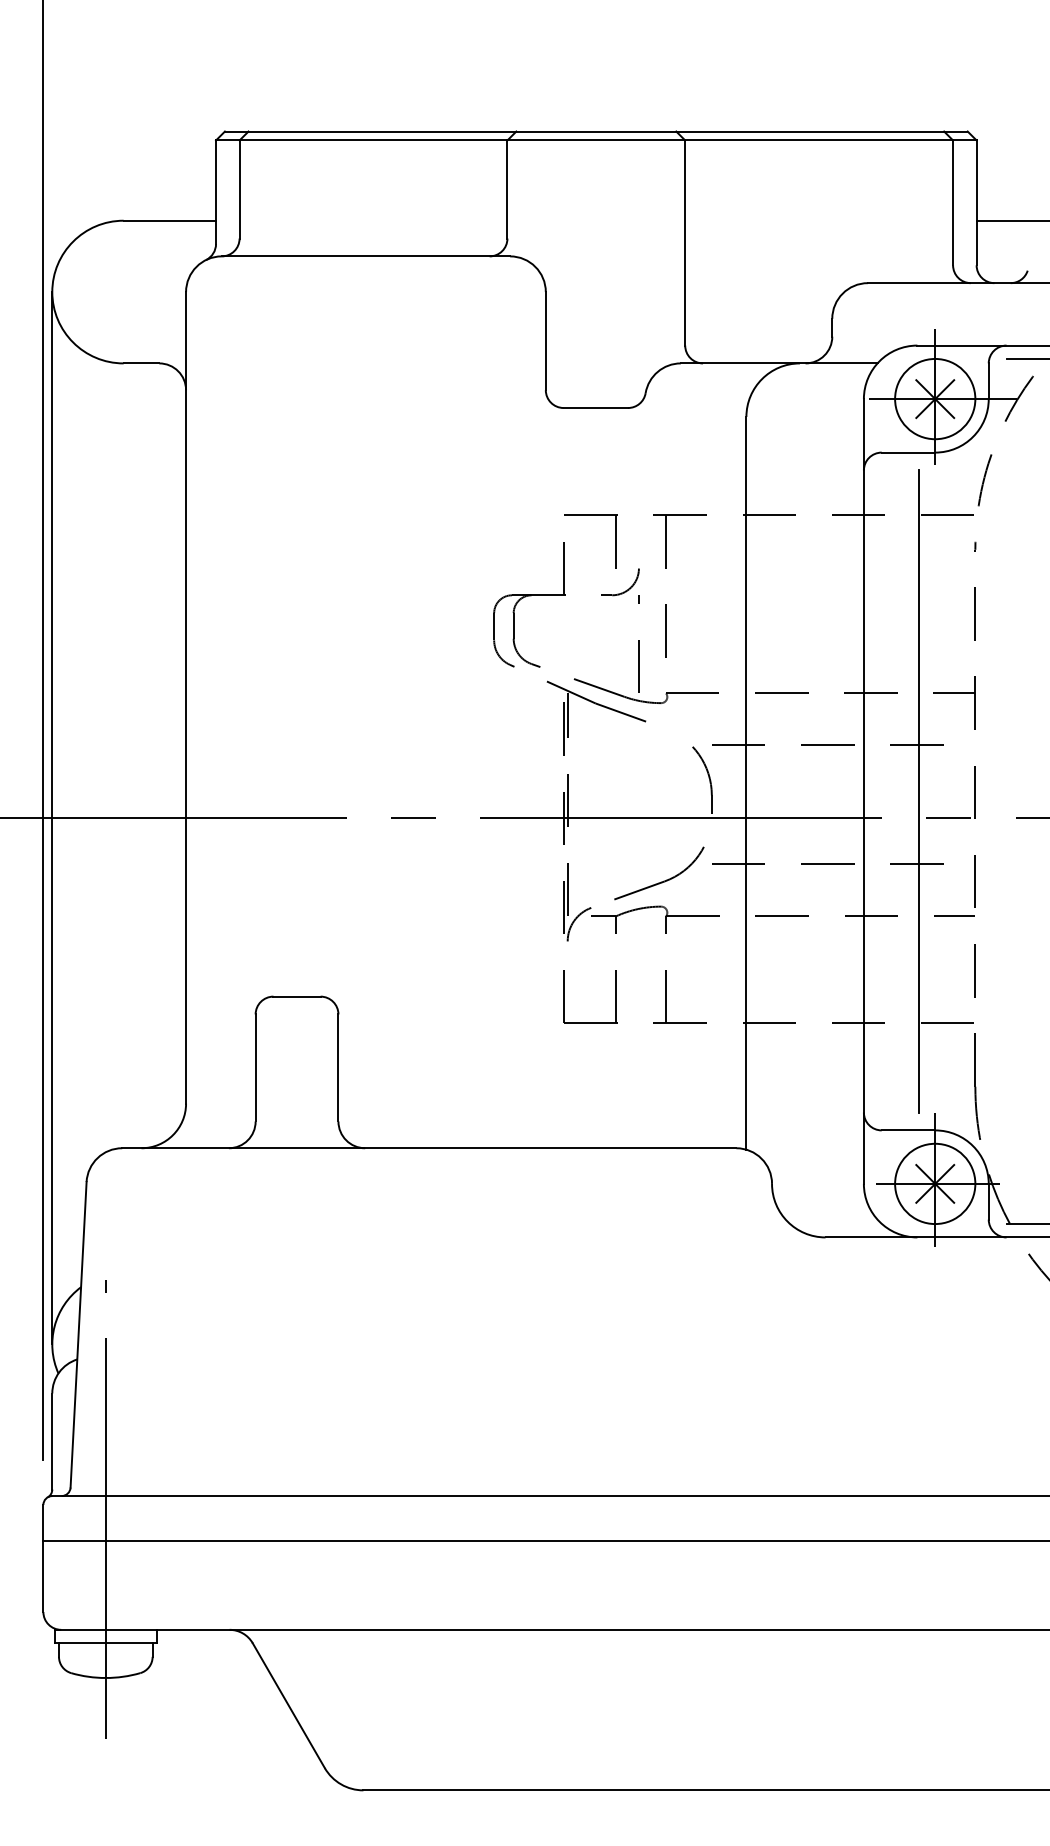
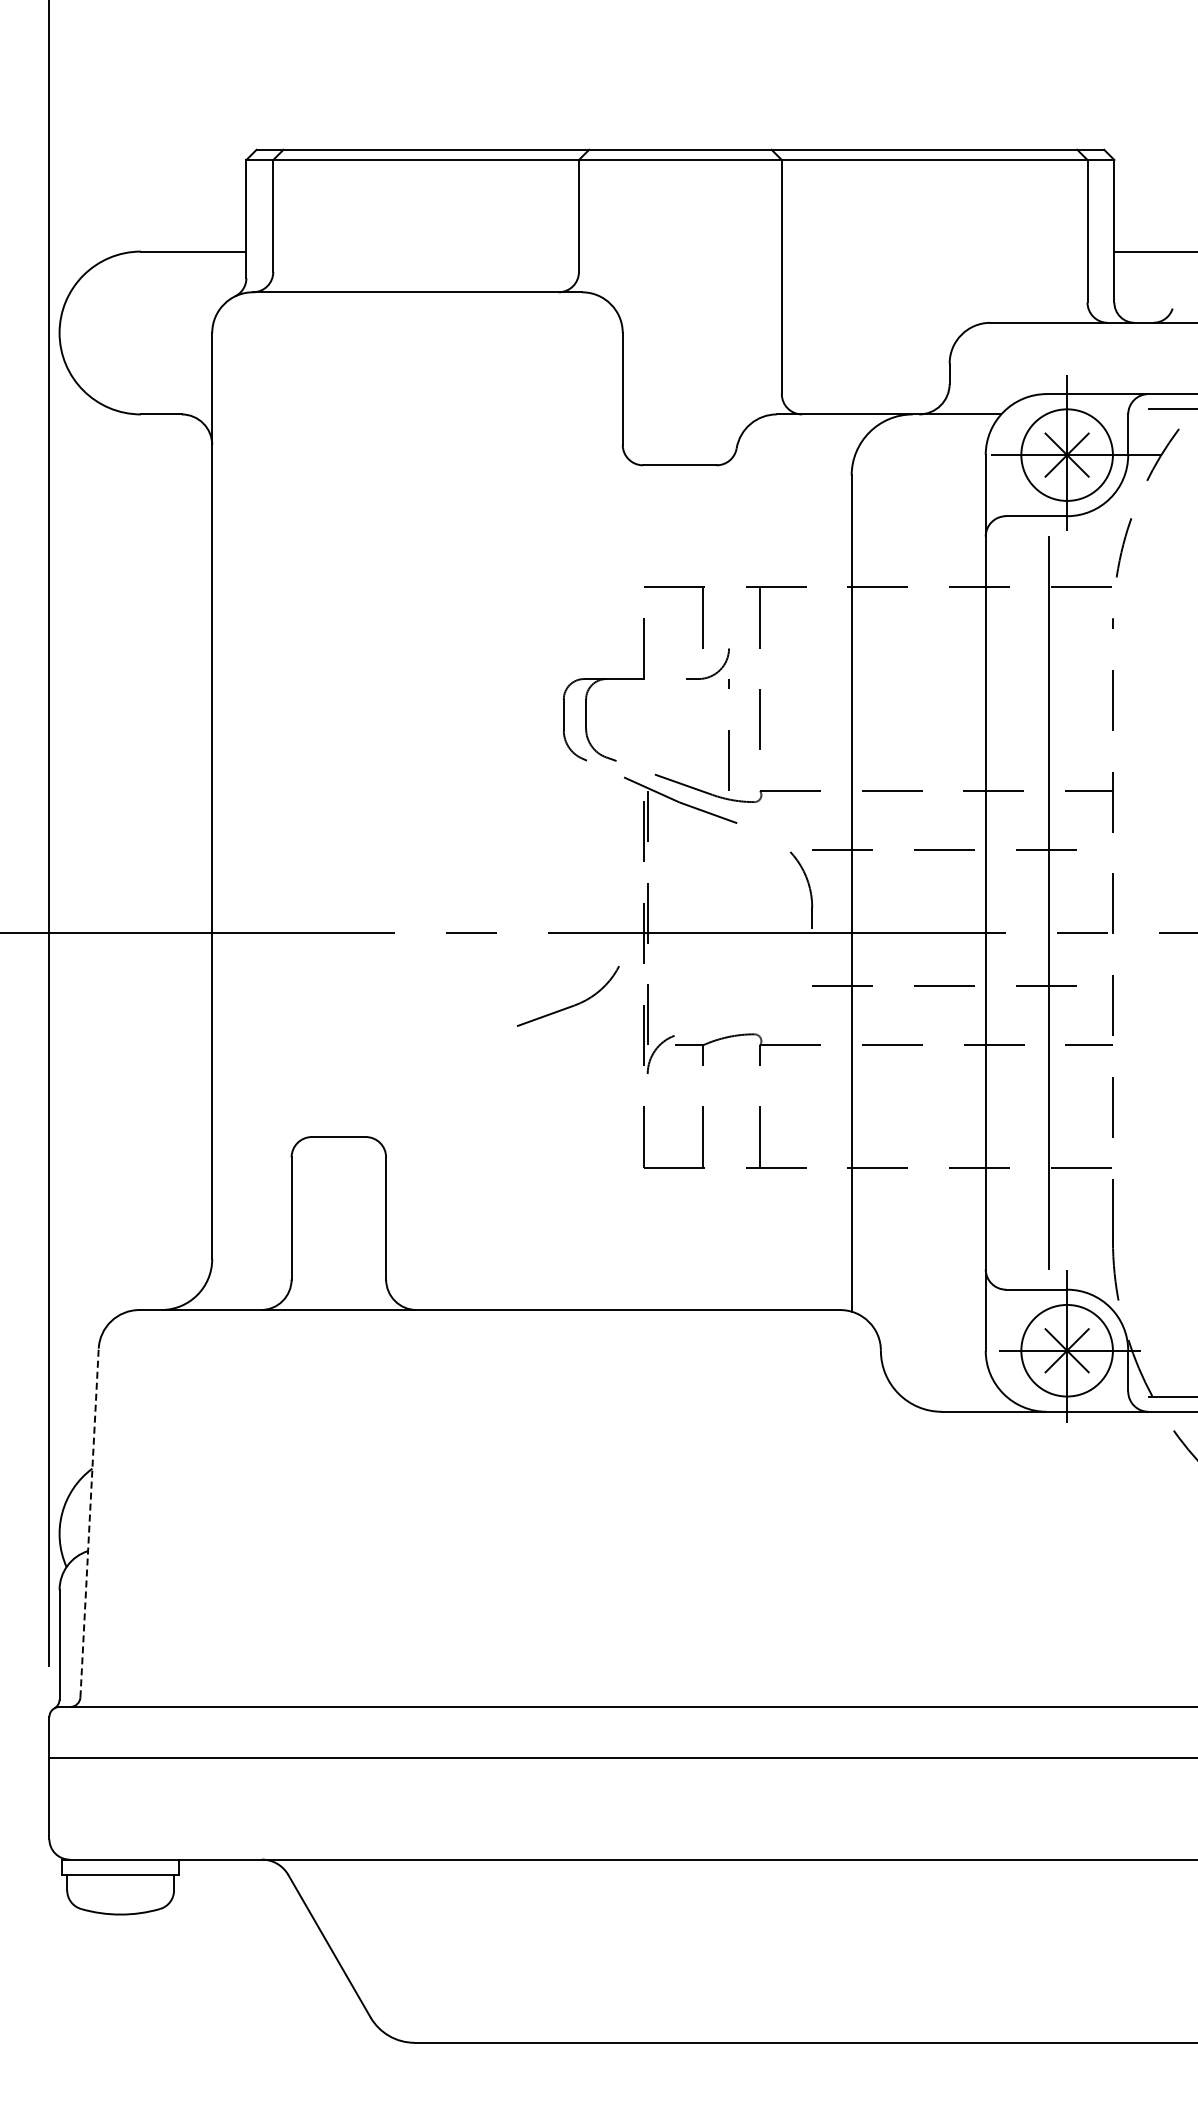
line: (52, 818) -> (59, 933), removed
part: (662, 881) -> (571, 1005), moved
line: (78, 1334) -> (89, 1522), solid -> dashed
line: (105, 1509) -> (120, 1722), removed

